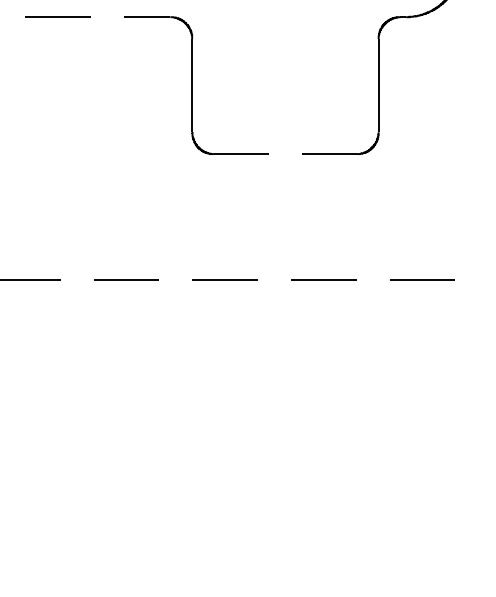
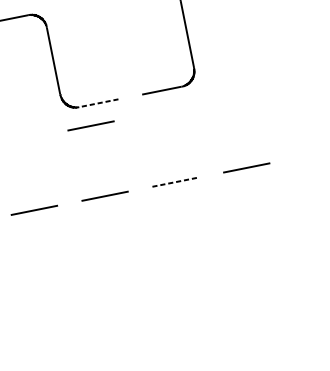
line: (241, 154) -> (98, 103), solid -> dashed
line: (224, 181) -> (90, 125), added
line: (323, 280) -> (175, 182), solid -> dashed

